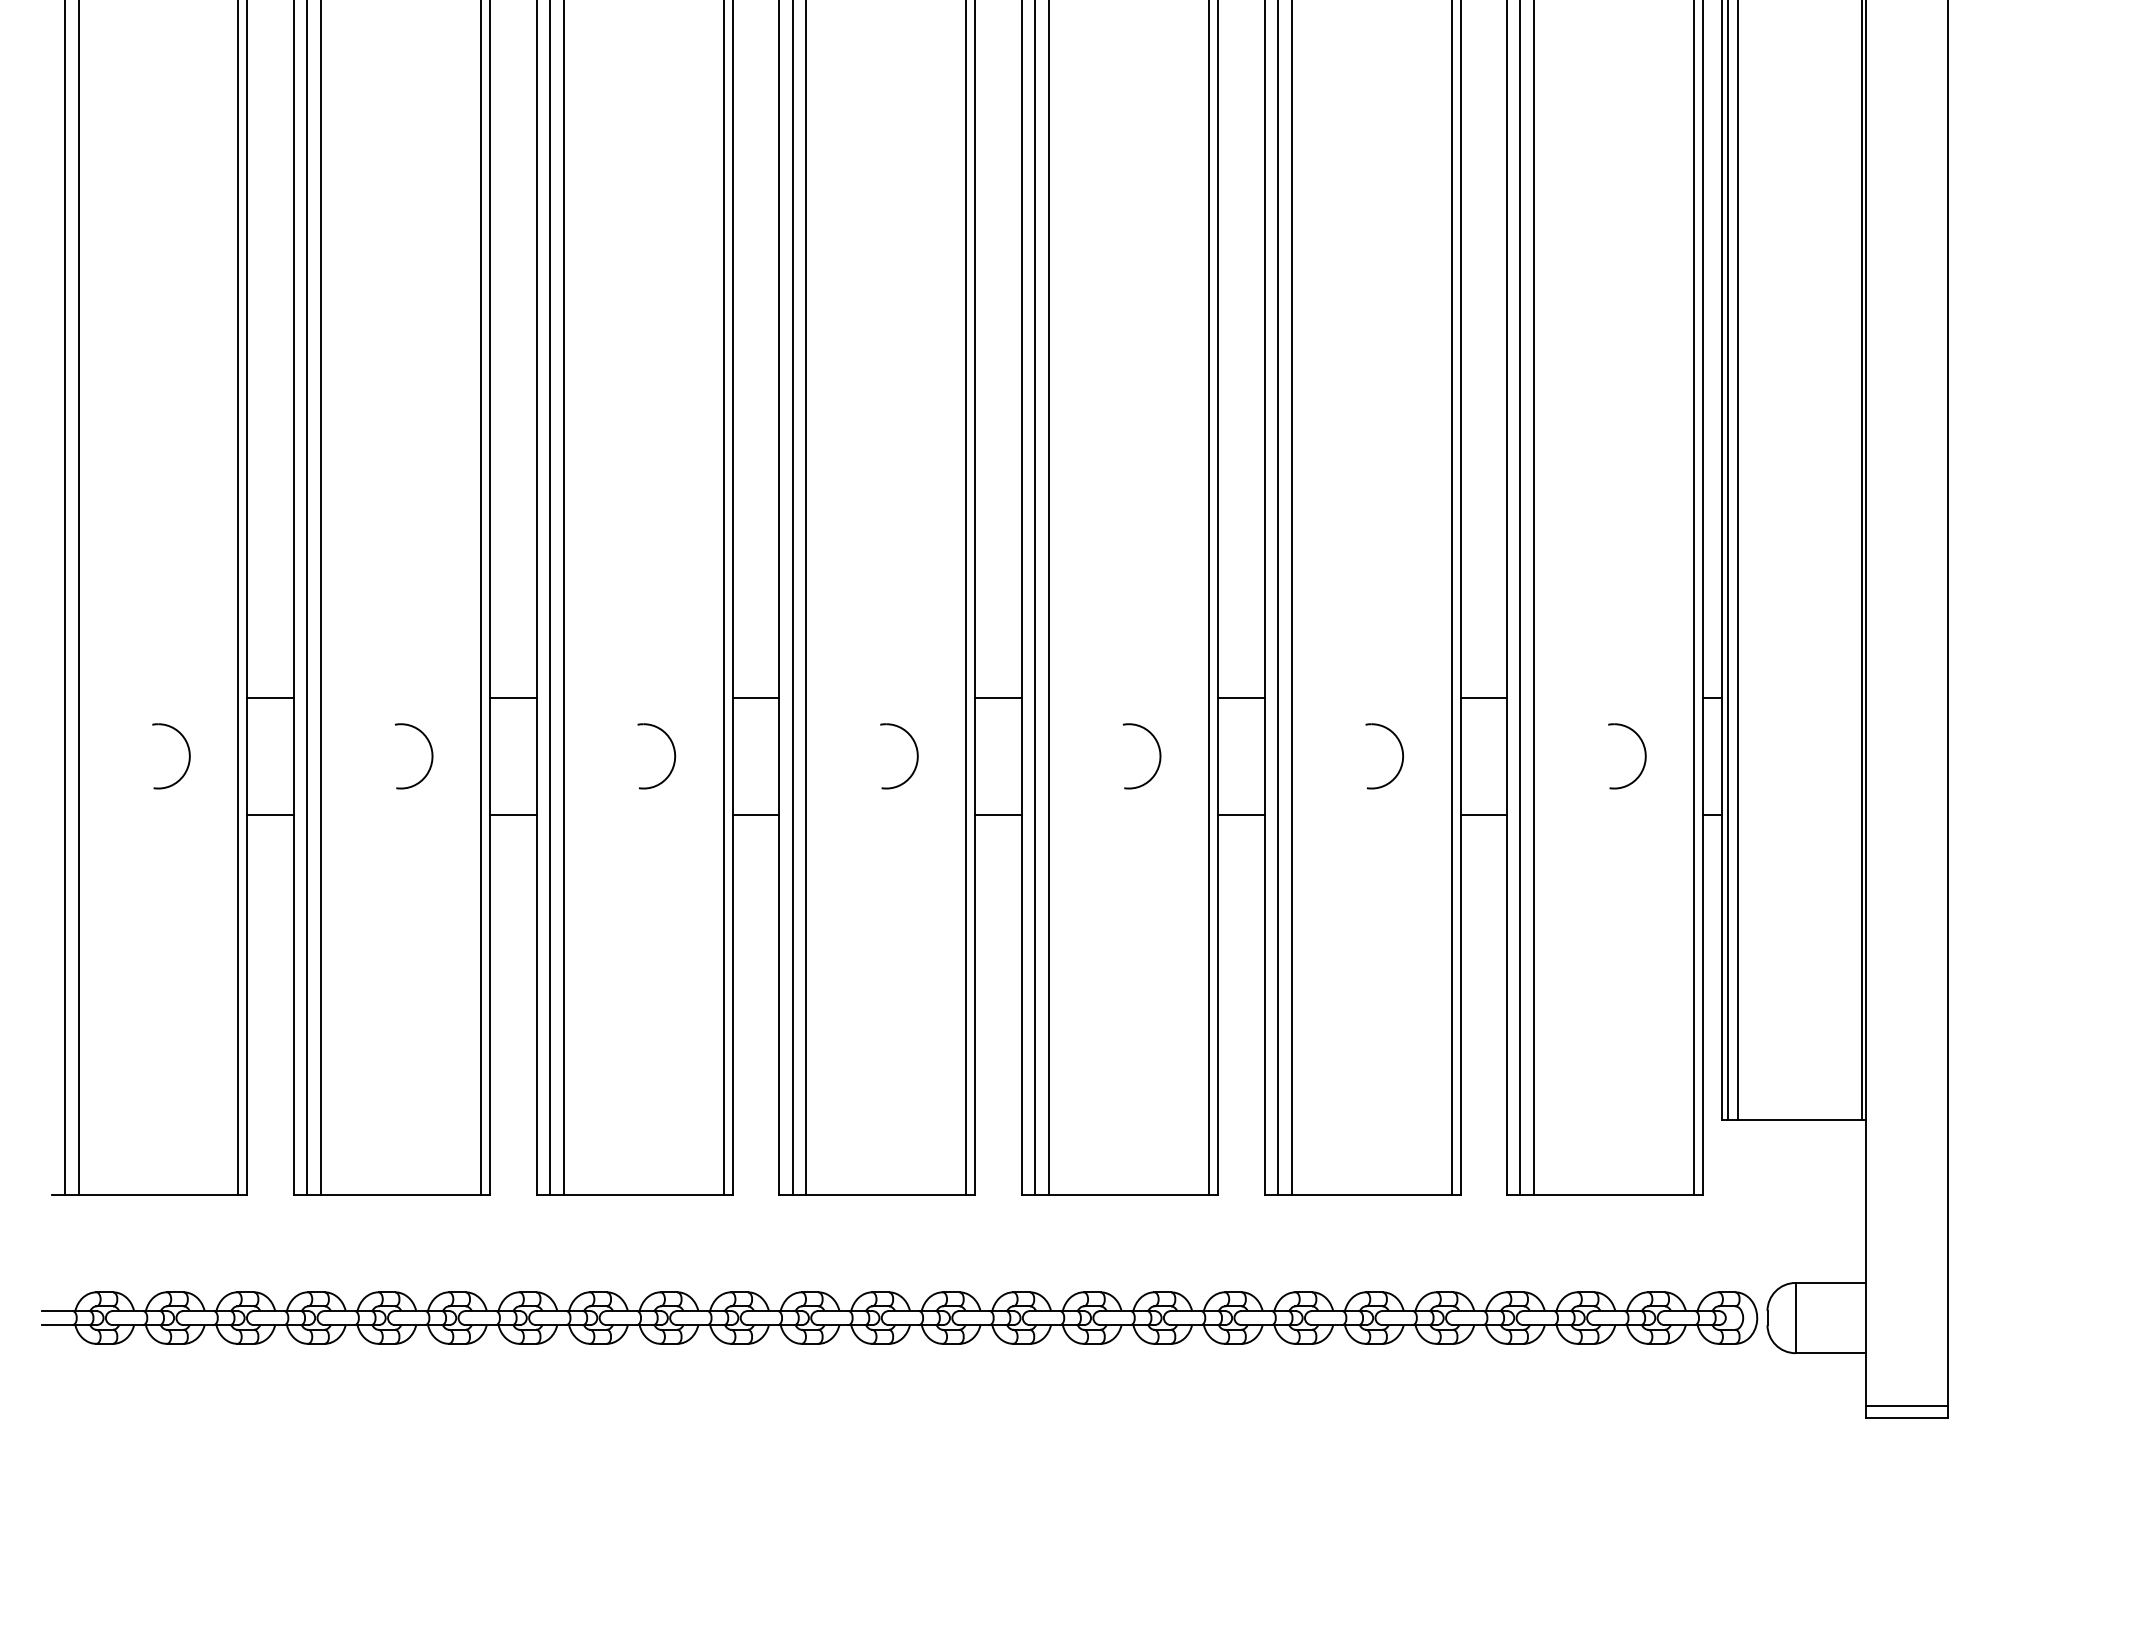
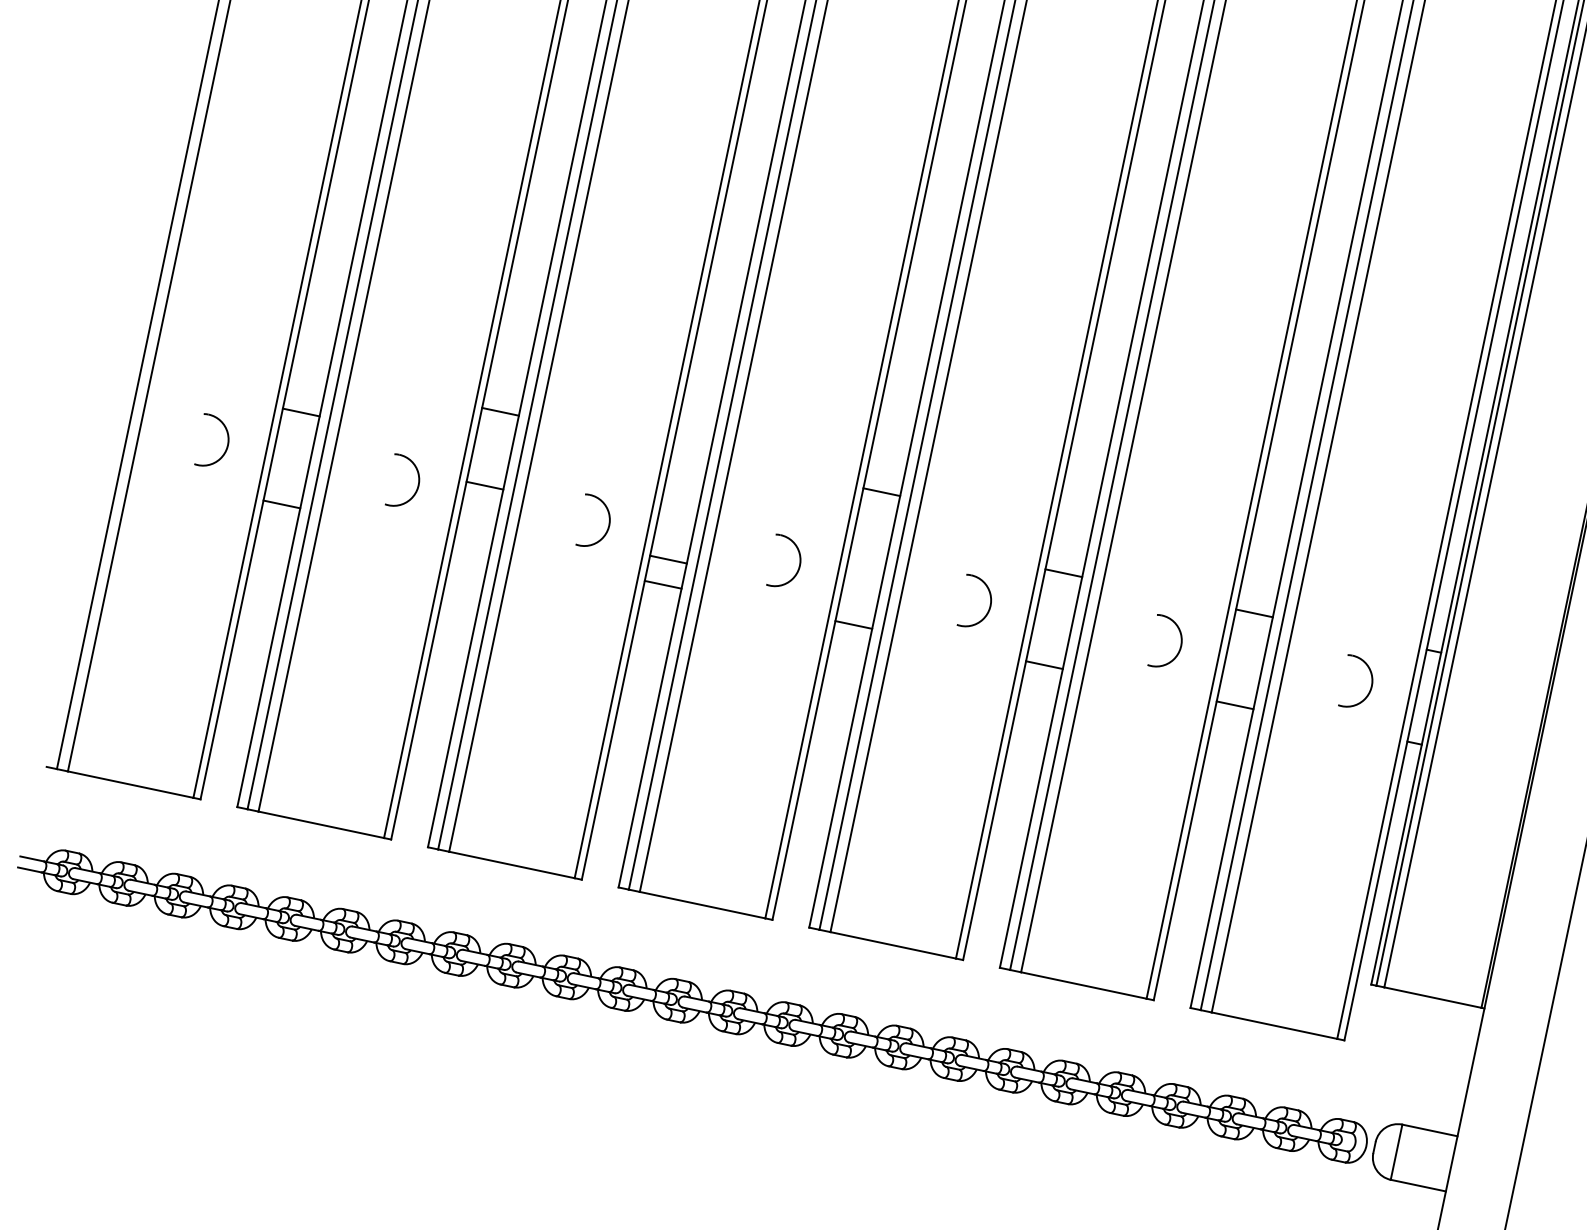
line: (513, 697) -> (500, 411), moved
line: (755, 697) -> (668, 559), moved
line: (998, 697) -> (881, 491), moved
line: (513, 814) -> (485, 485), moved

